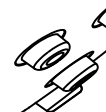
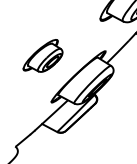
part: (42, 48) -> (42, 55), size x0.6

